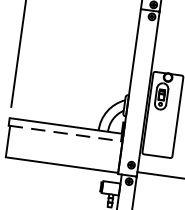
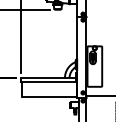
line: (63, 134) -> (48, 82), dashed -> solid

